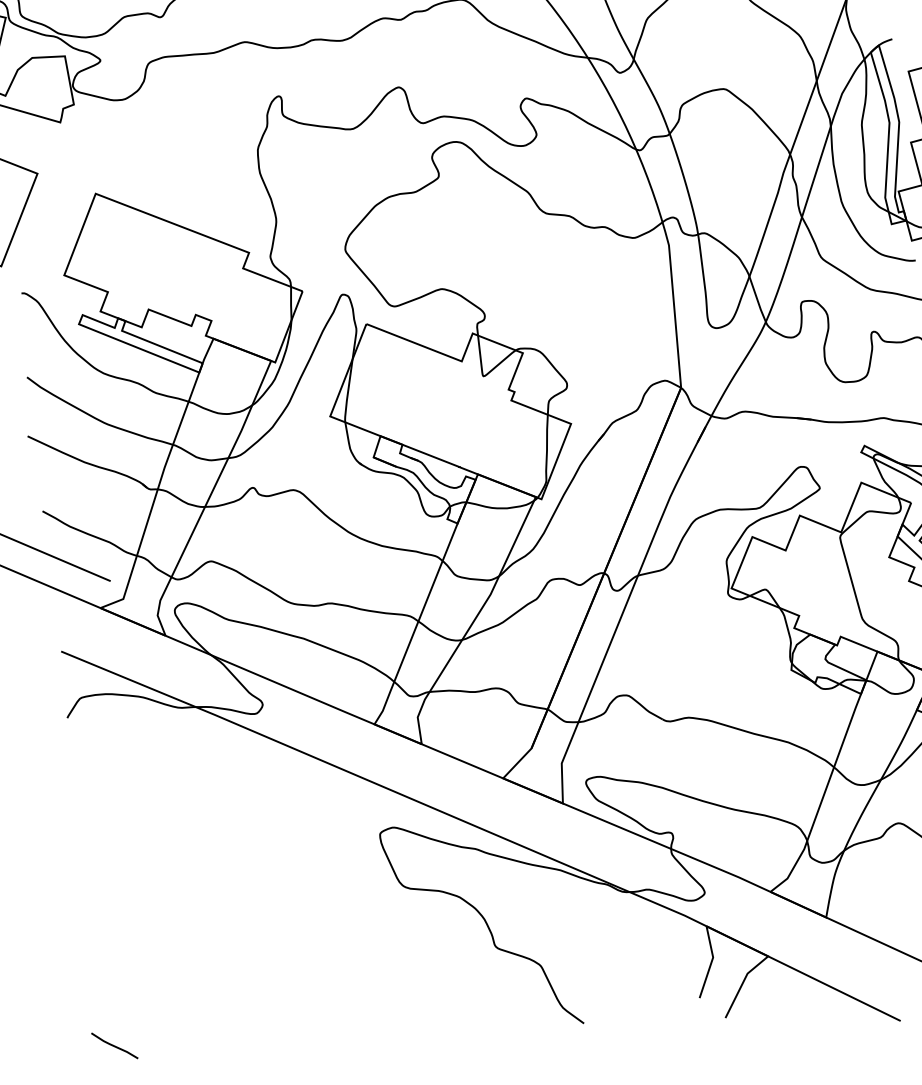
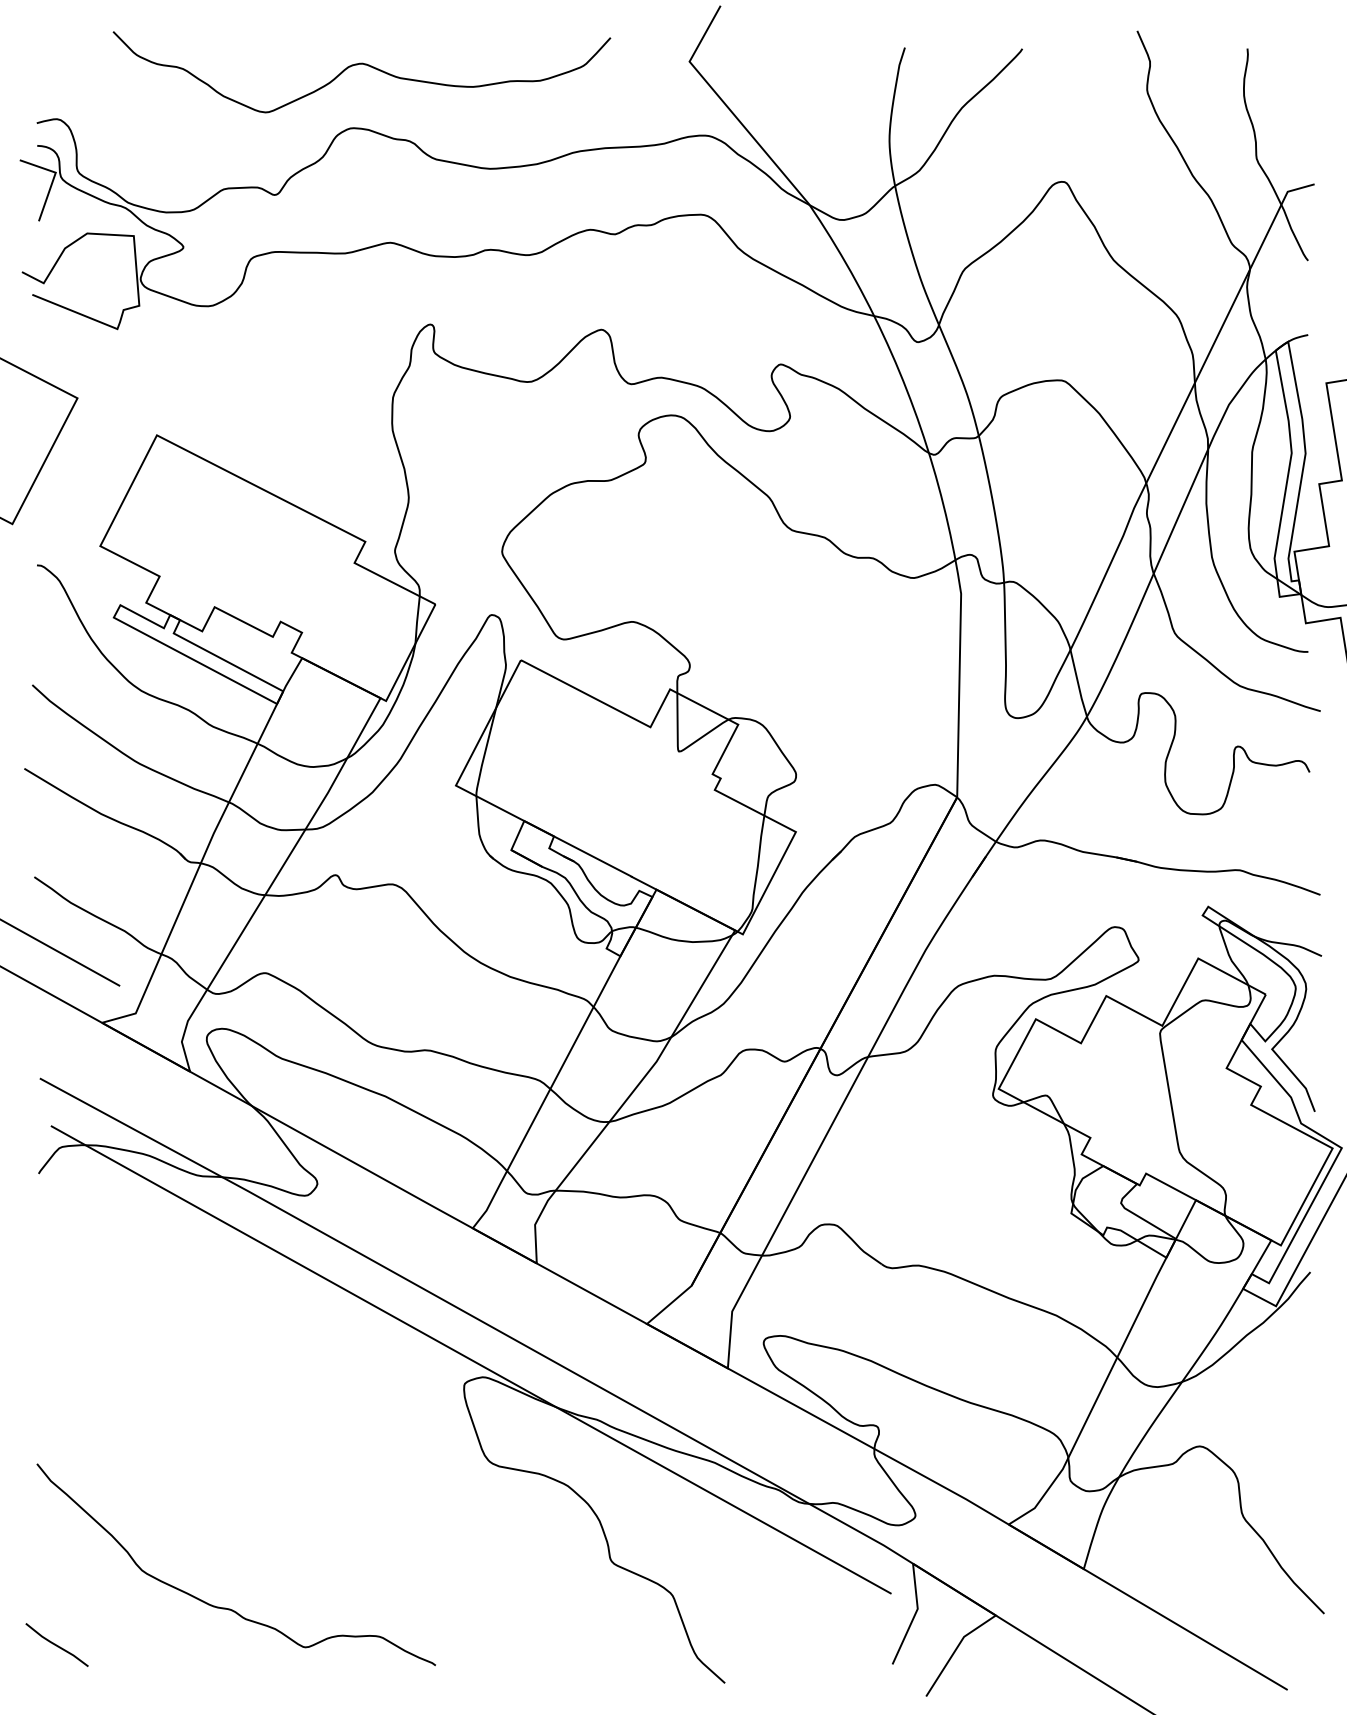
line: (382, 816) -> (470, 1359), added
curve: (229, 1007) -> (225, 1607), added

